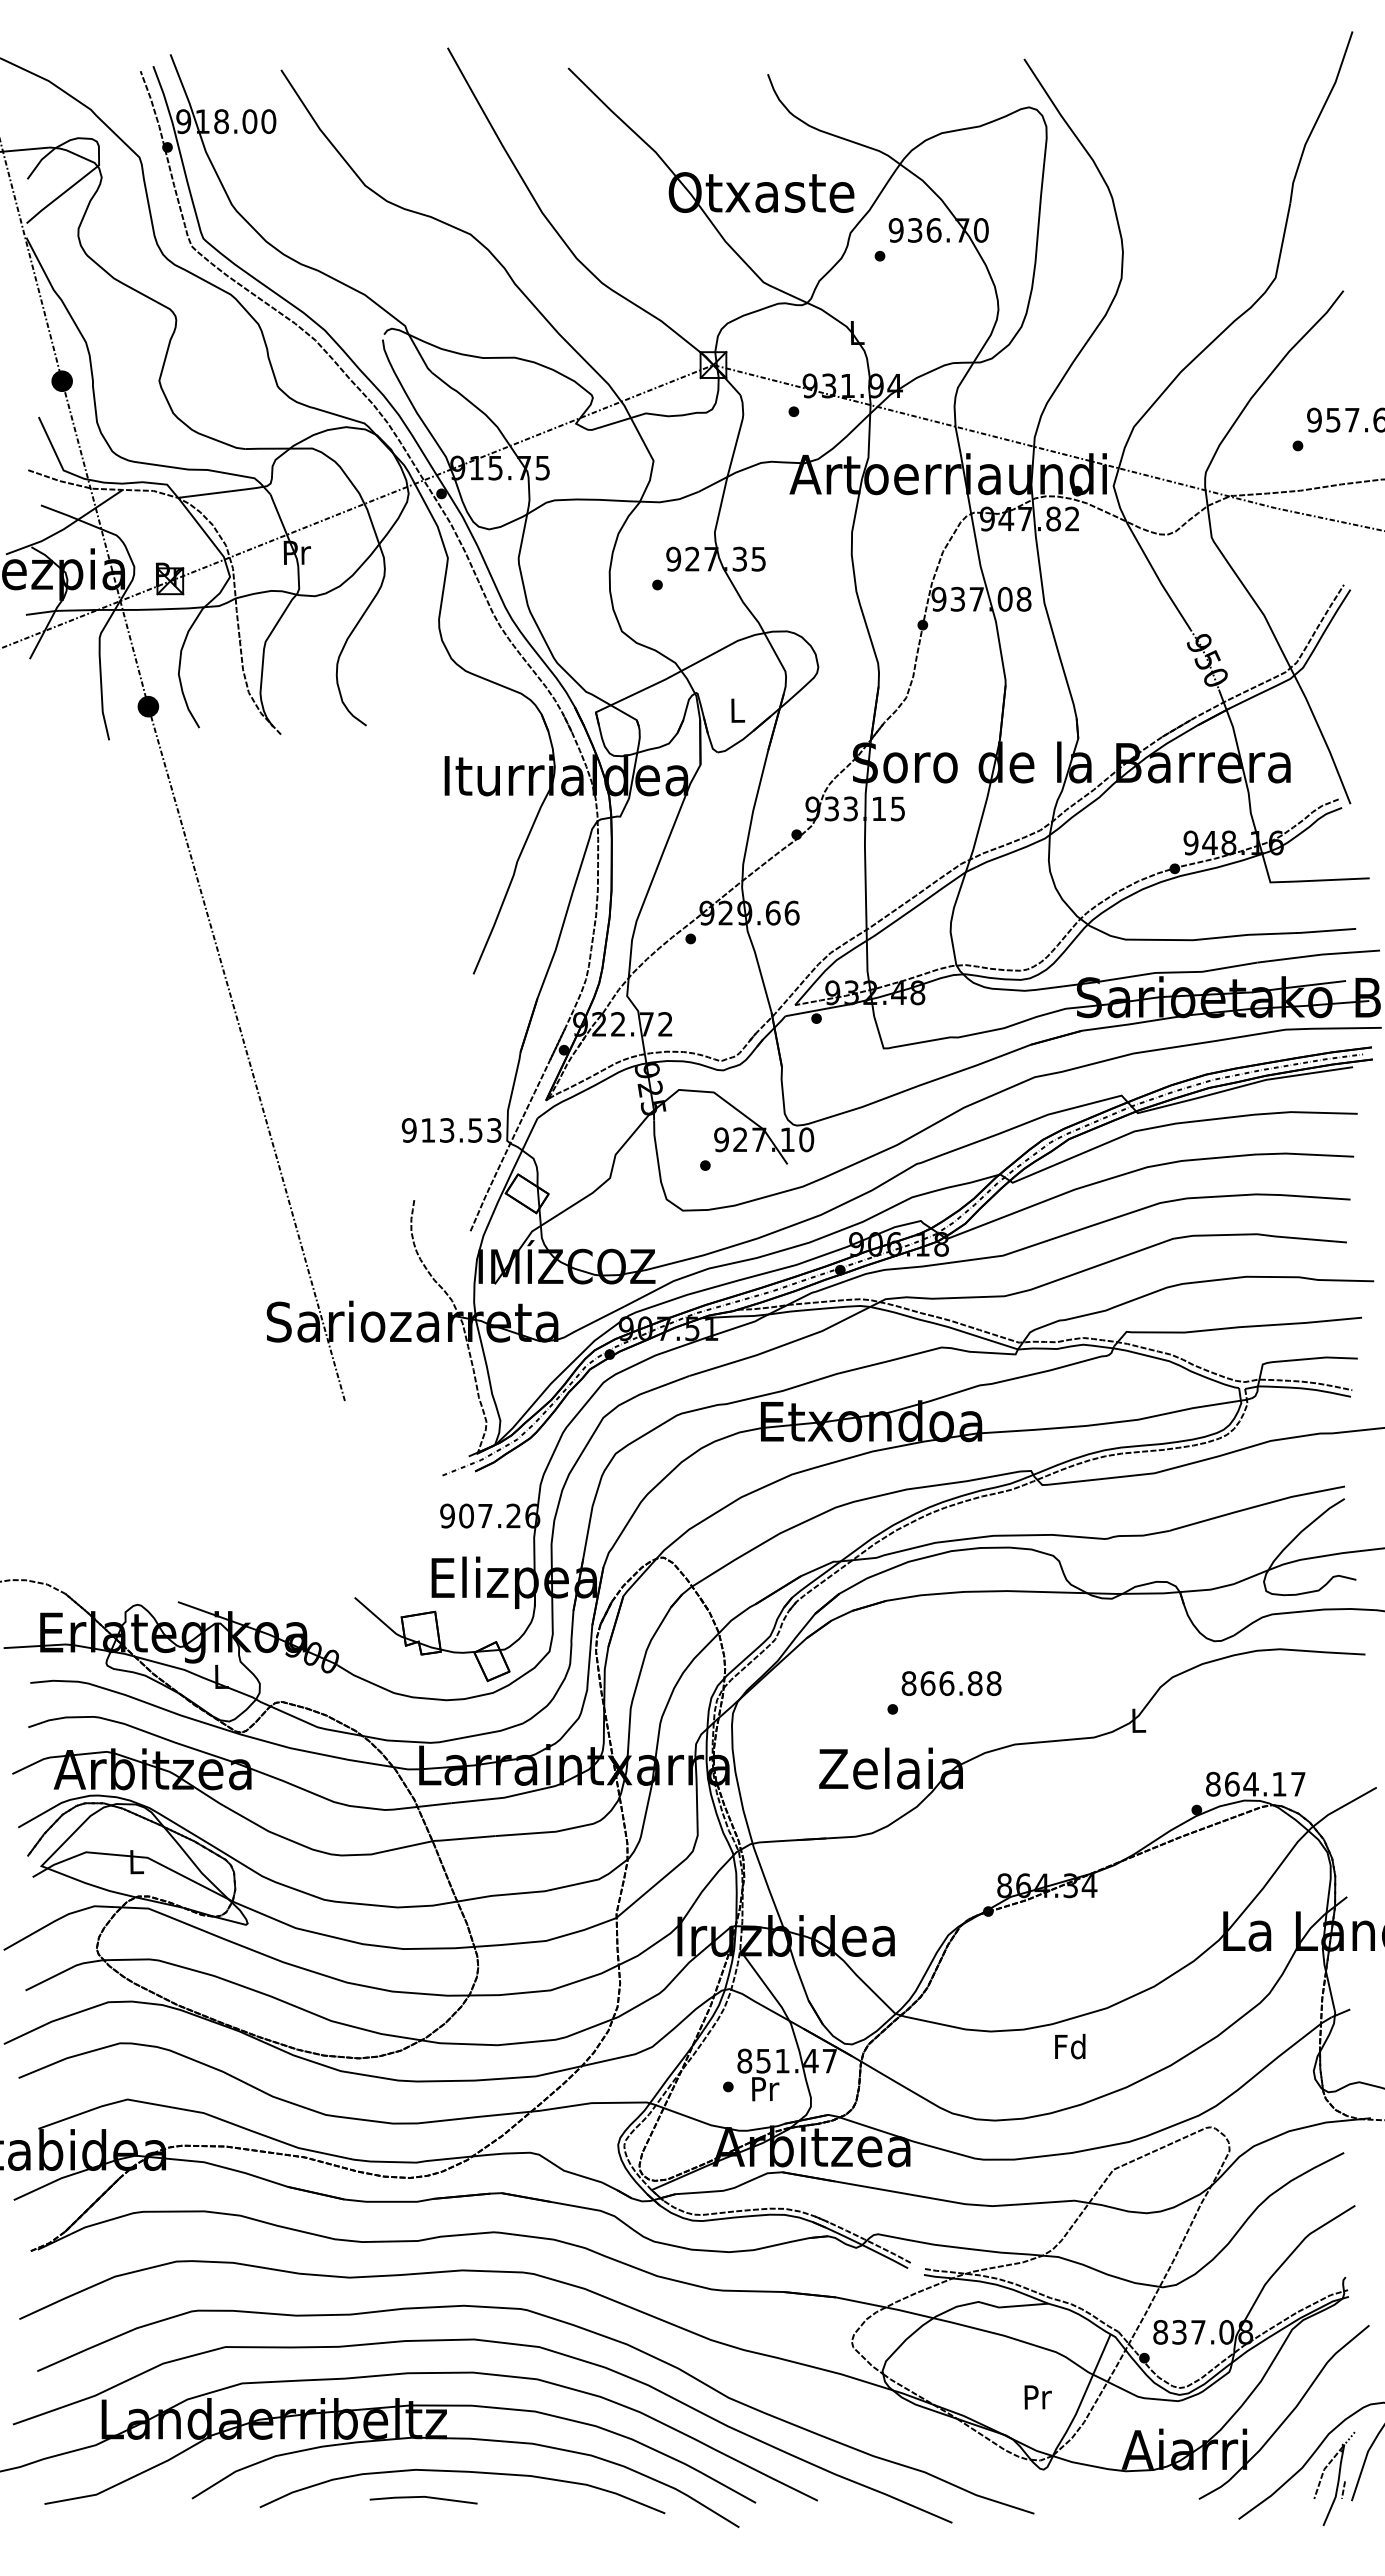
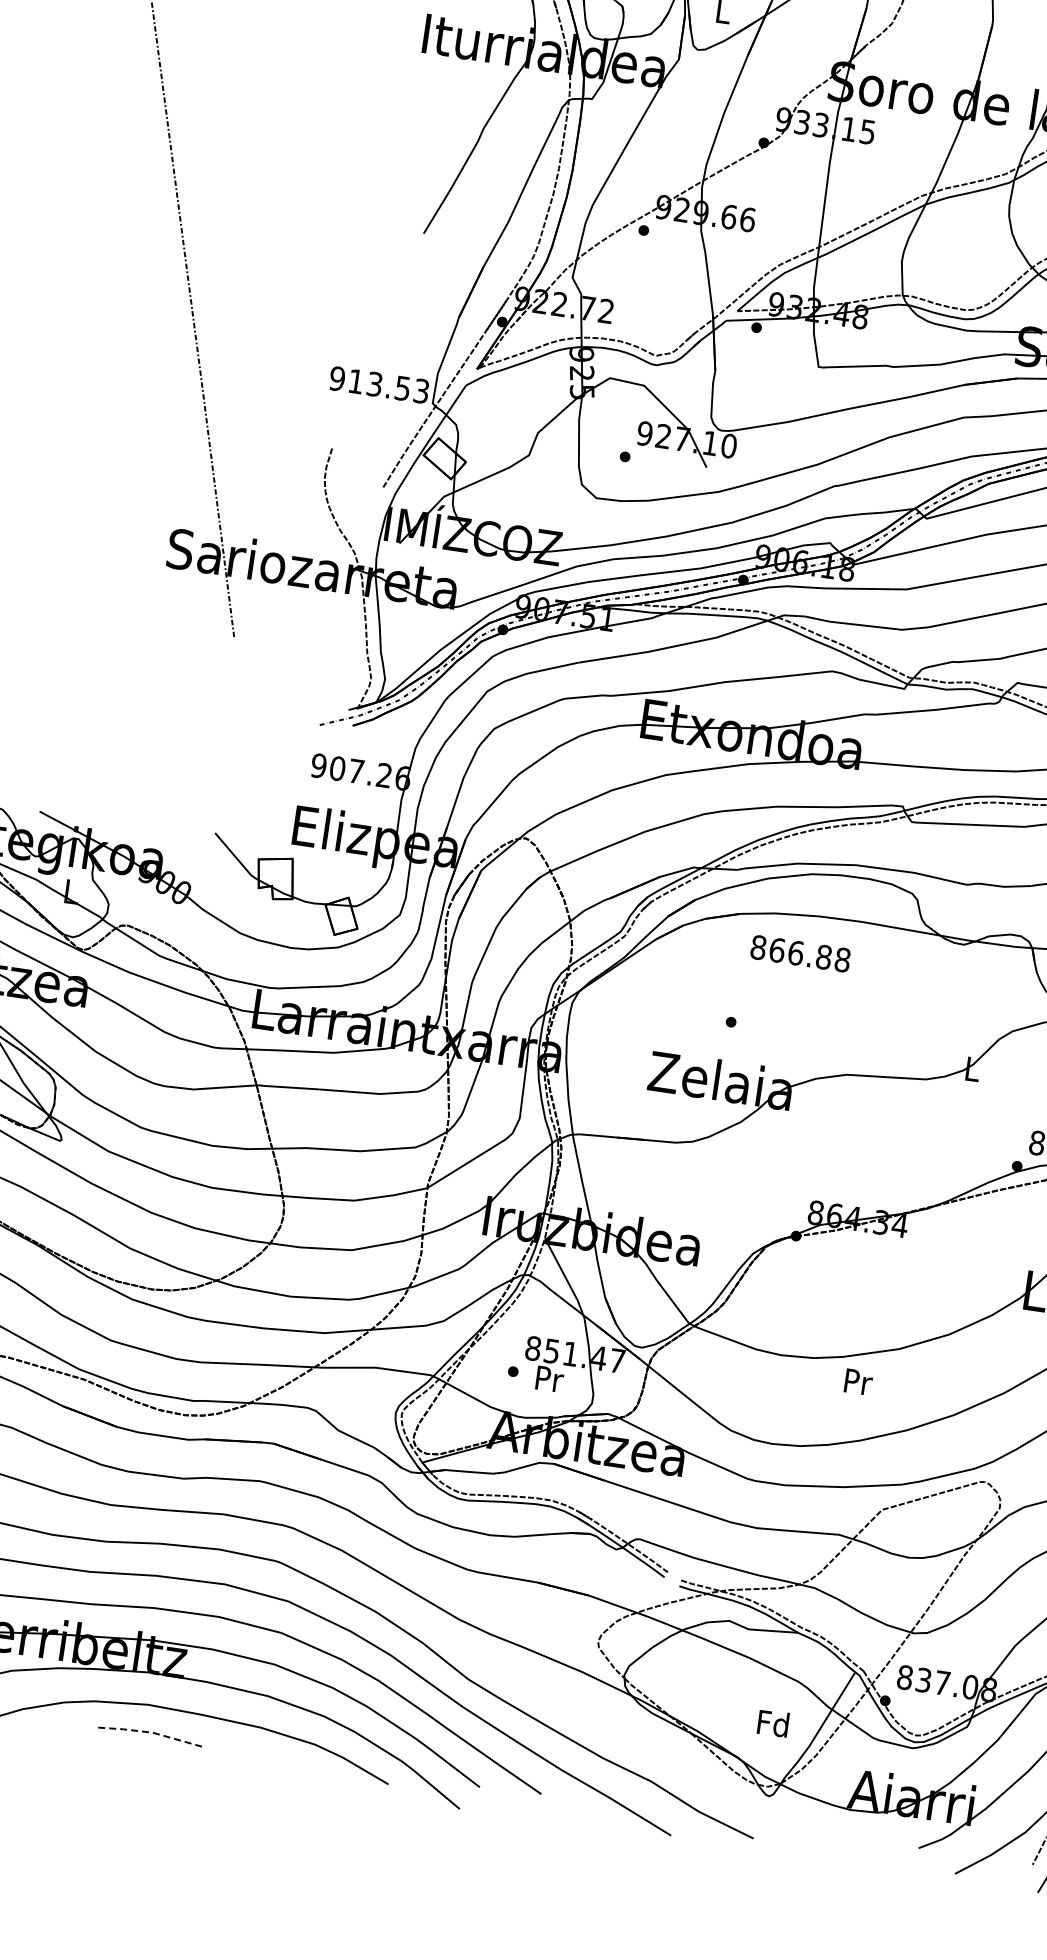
text: (951, 1683) -> (800, 953), moved
text: (1070, 2046) -> (857, 1381), Fd -> Pr
text: (1036, 2396) -> (772, 1722), Pr -> Fd
line: (423, 2496) -> (151, 1732), solid -> dashed

